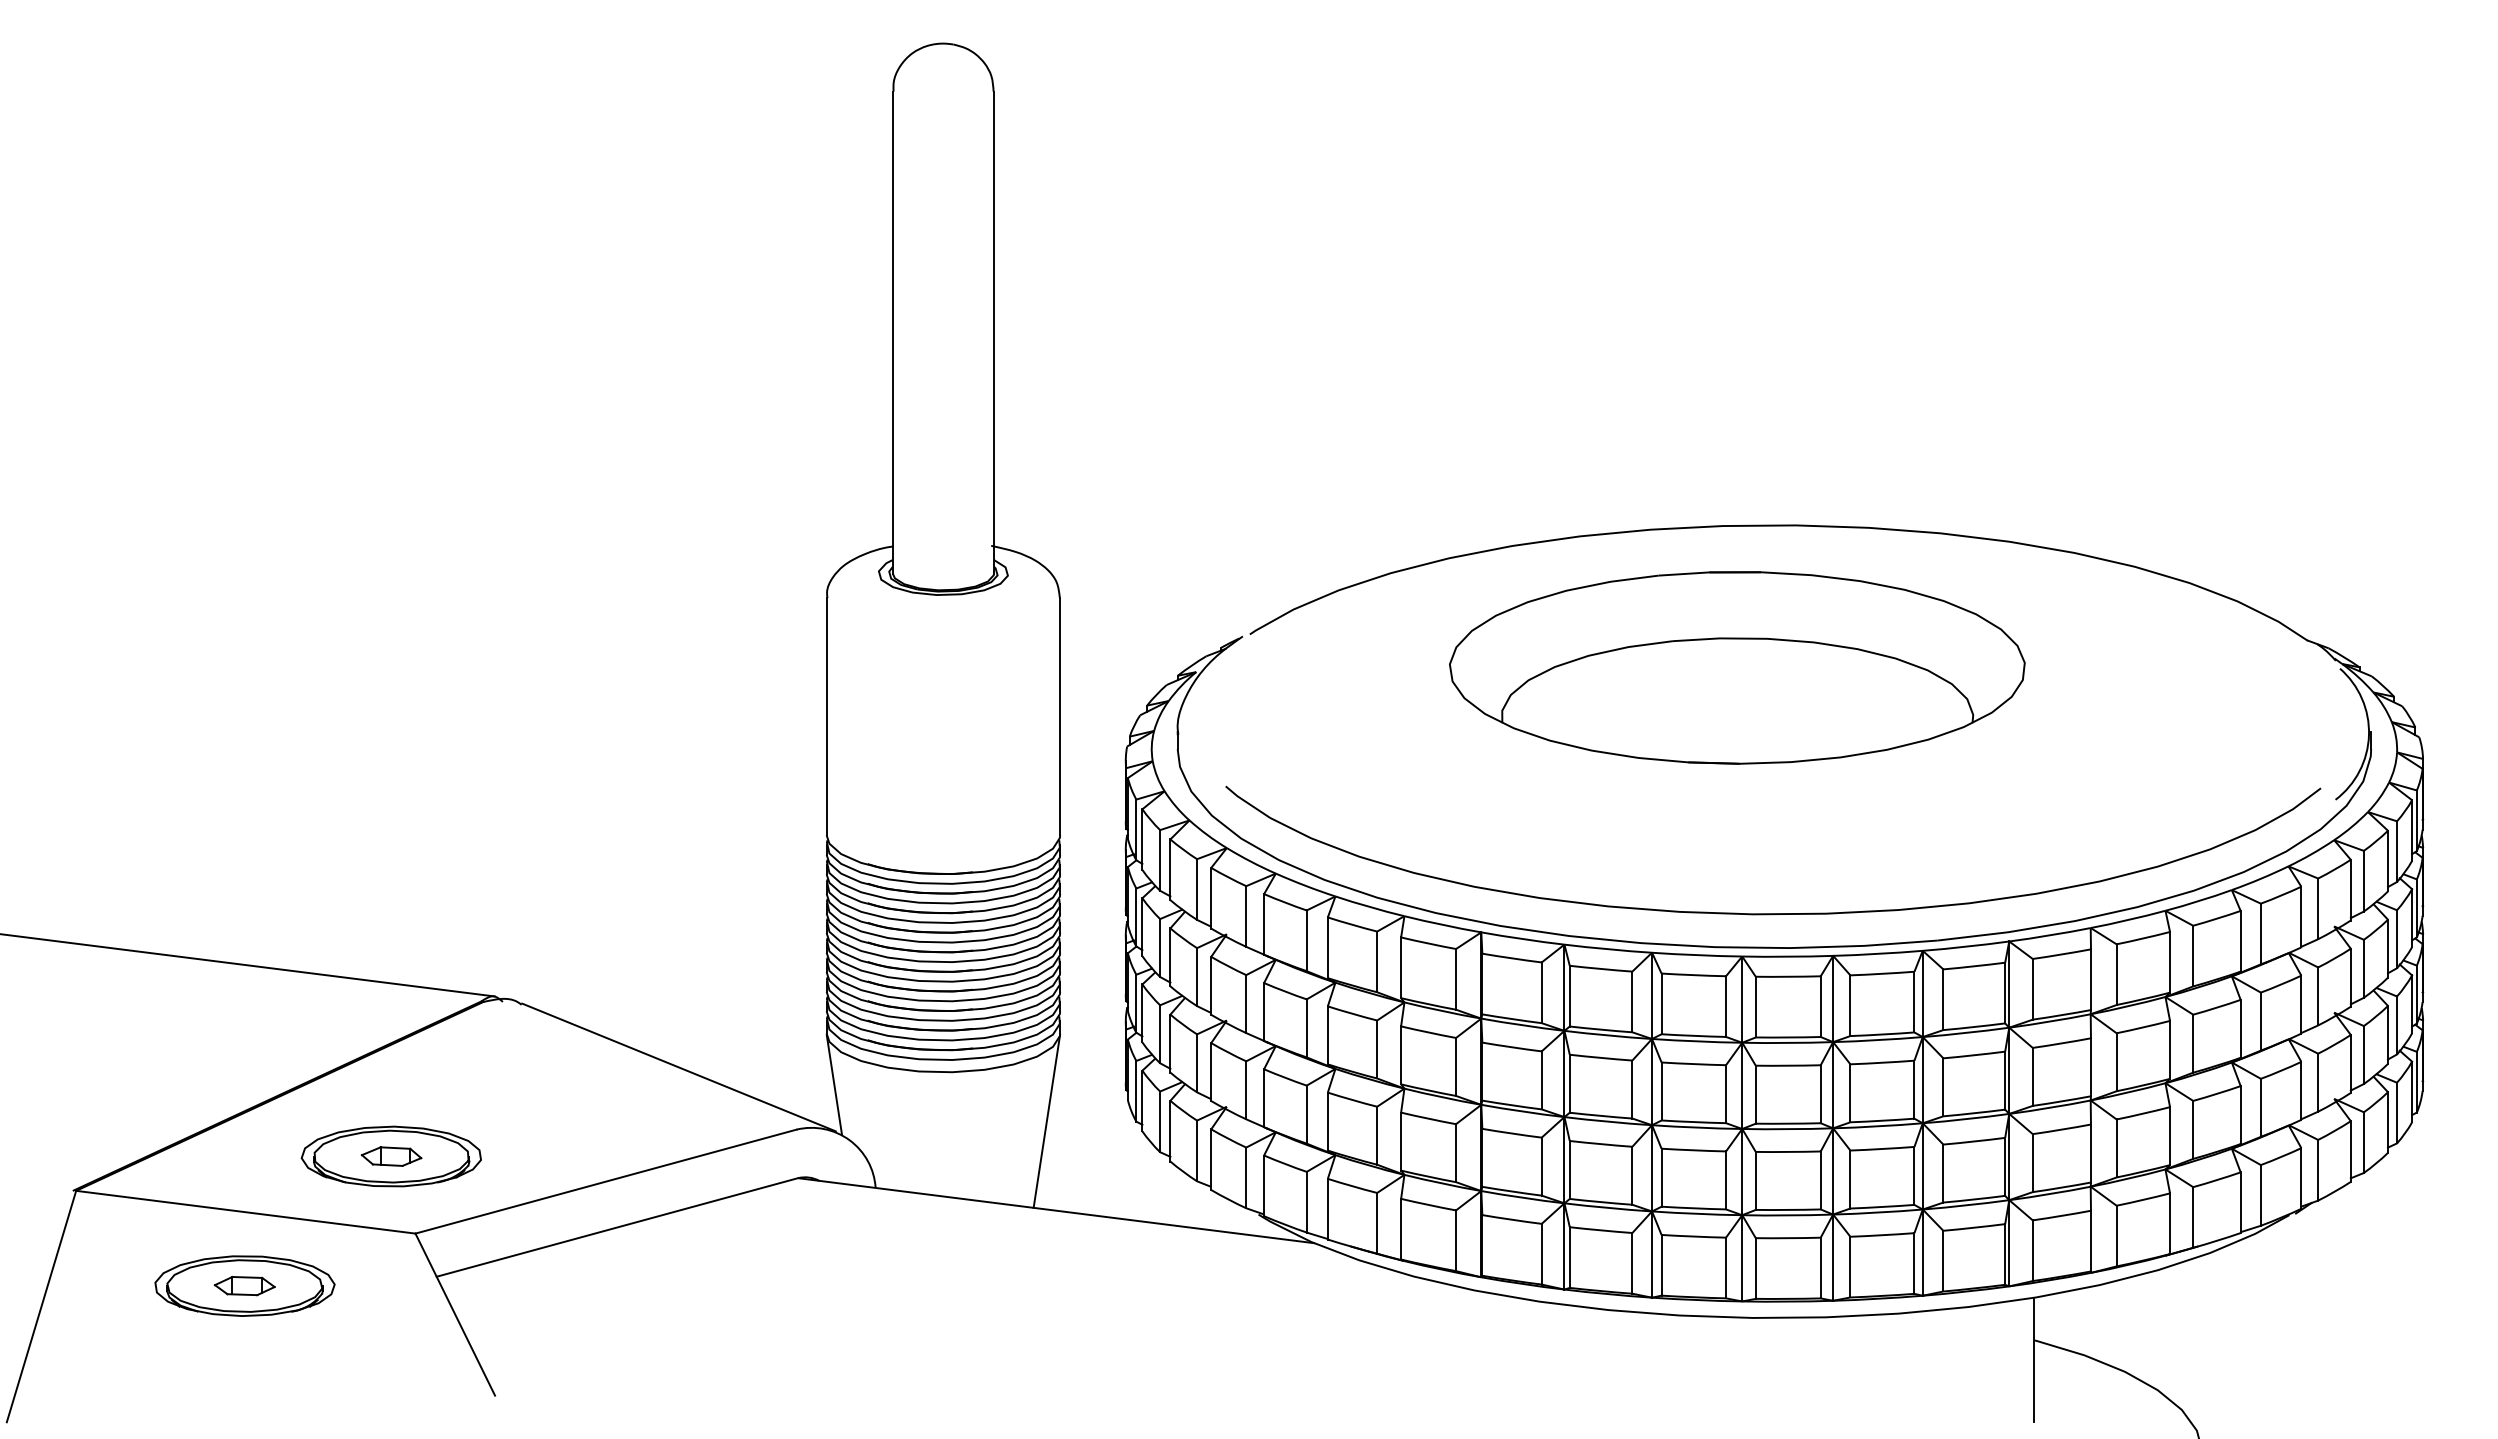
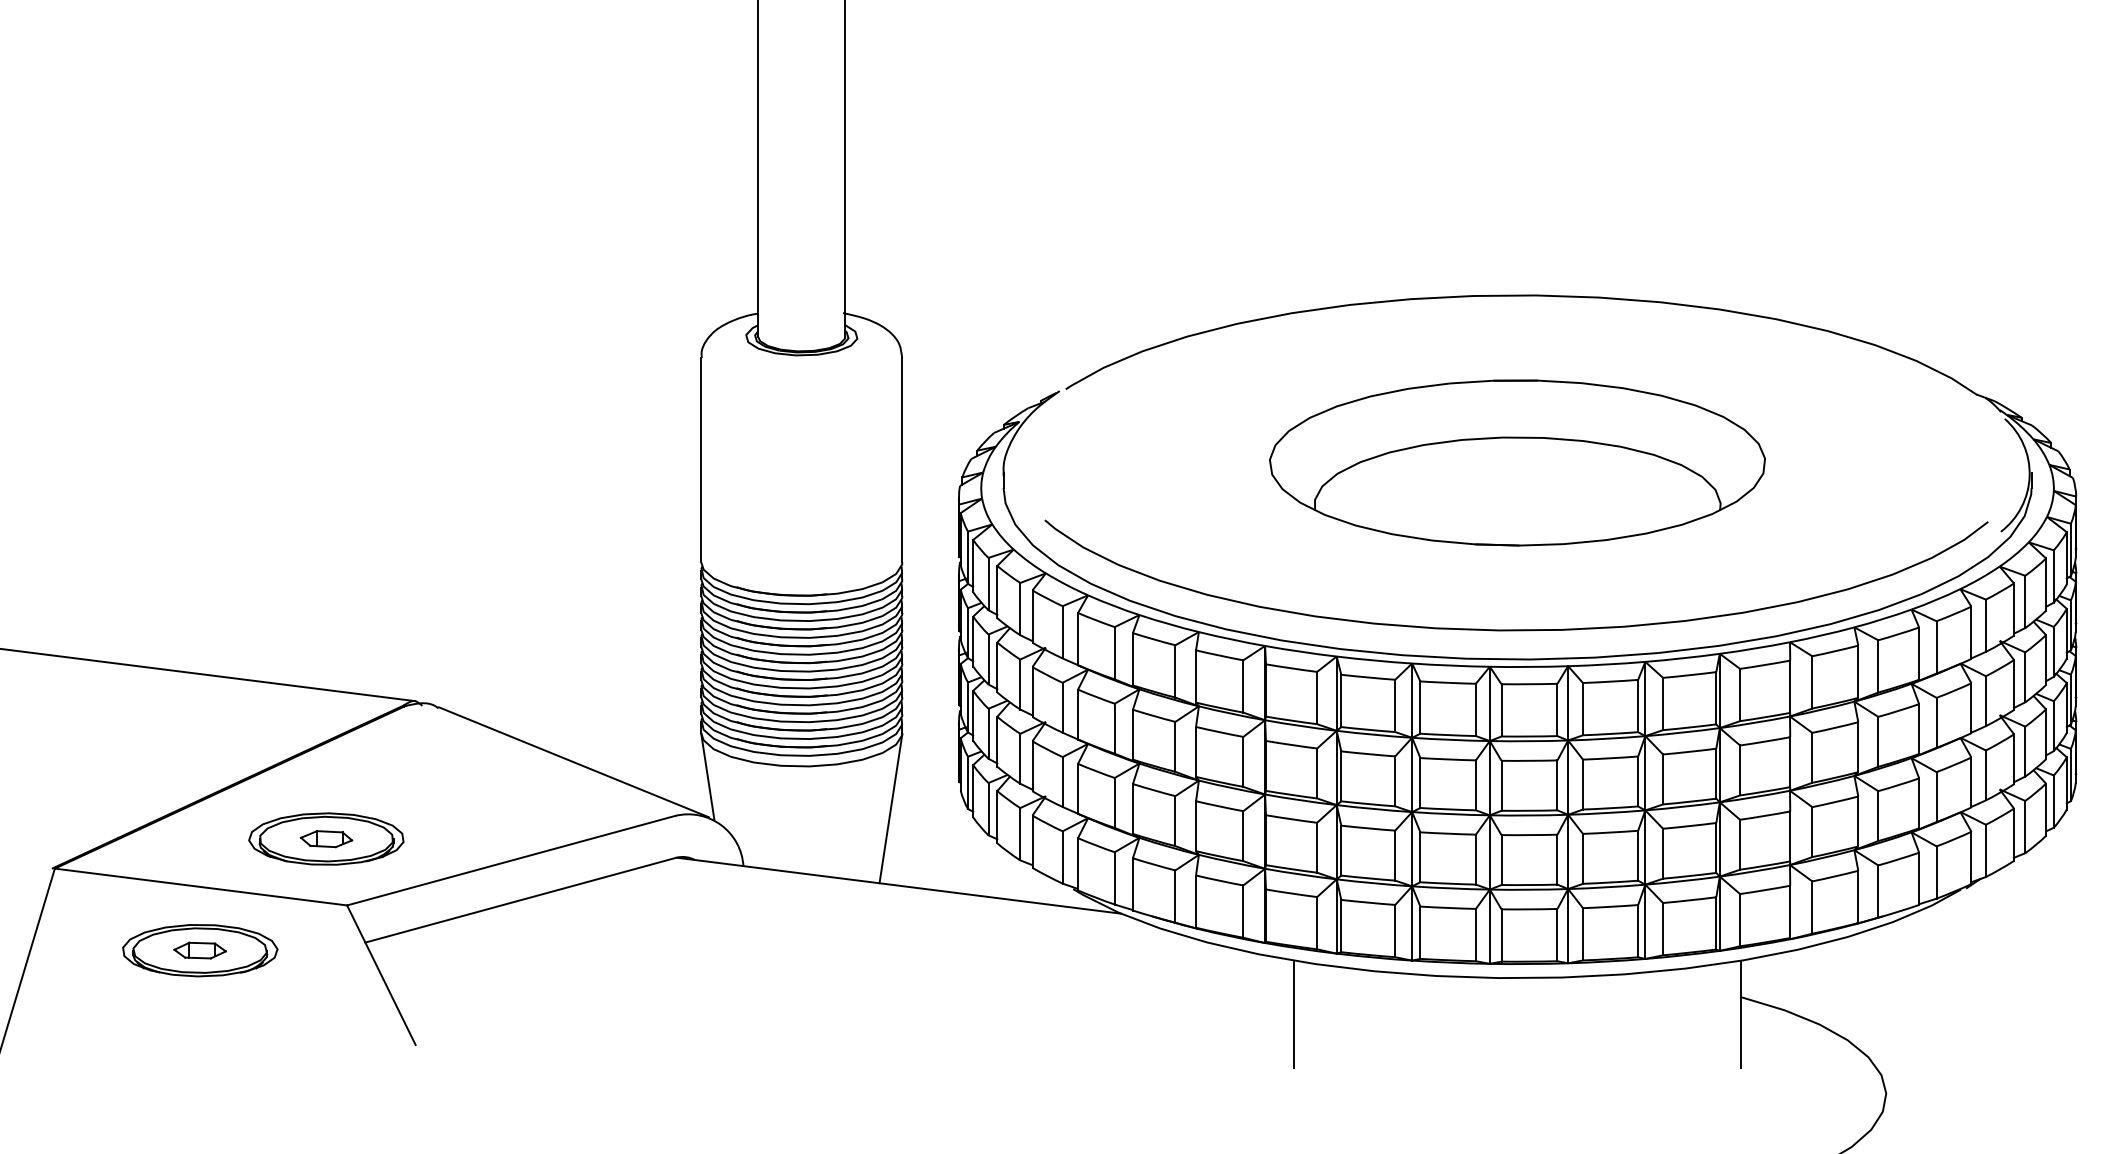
part: (1737, 667) -> (1517, 462), moved
line: (1514, 1359) -> (1293, 1013), added

